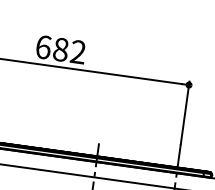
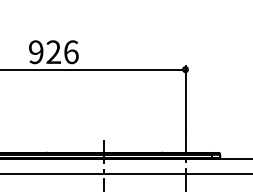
text: (60, 49) -> (53, 52), 682 -> 926

